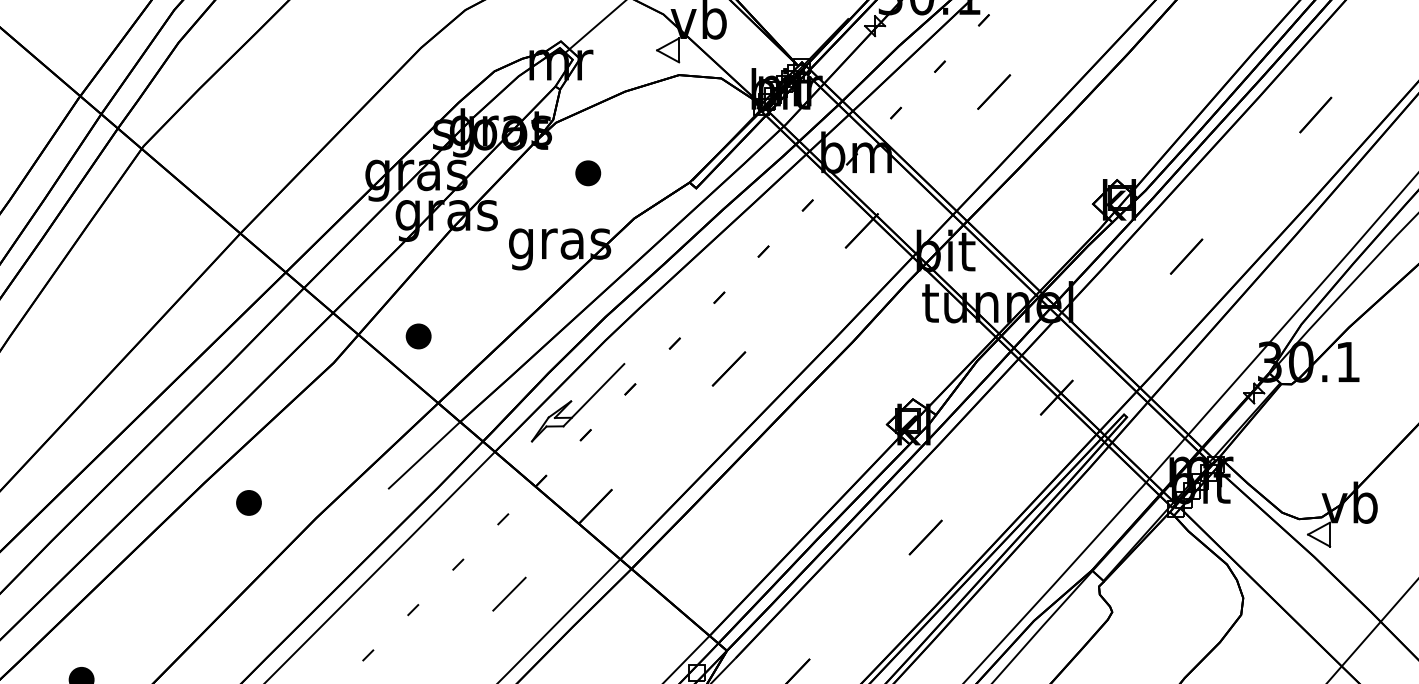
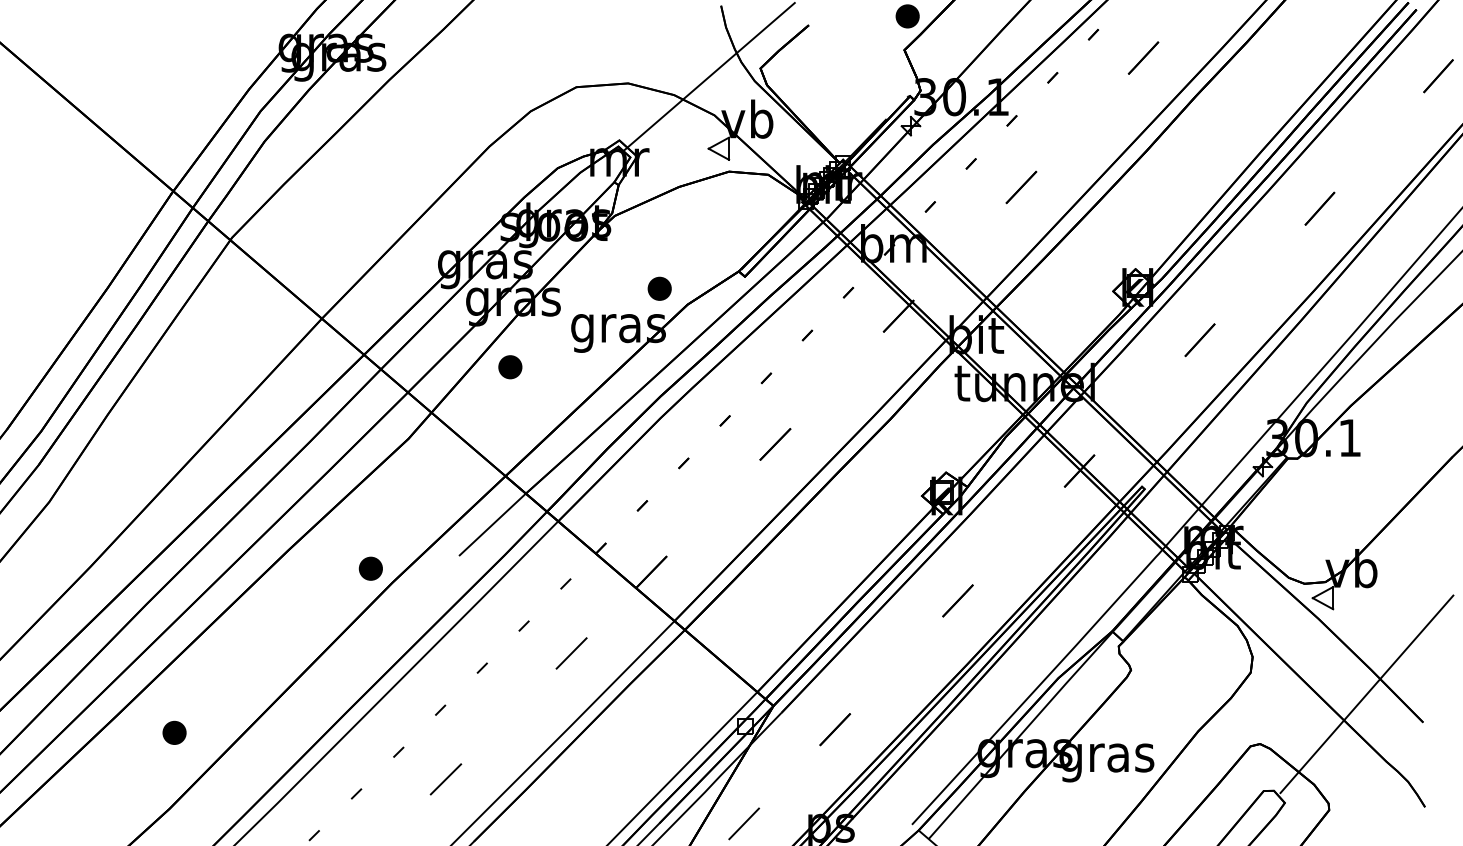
part: (587, 172) -> (659, 288), moved
part: (418, 336) -> (510, 367), moved
part: (578, 402) -> (635, 475), removed
part: (248, 502) -> (370, 568), moved

